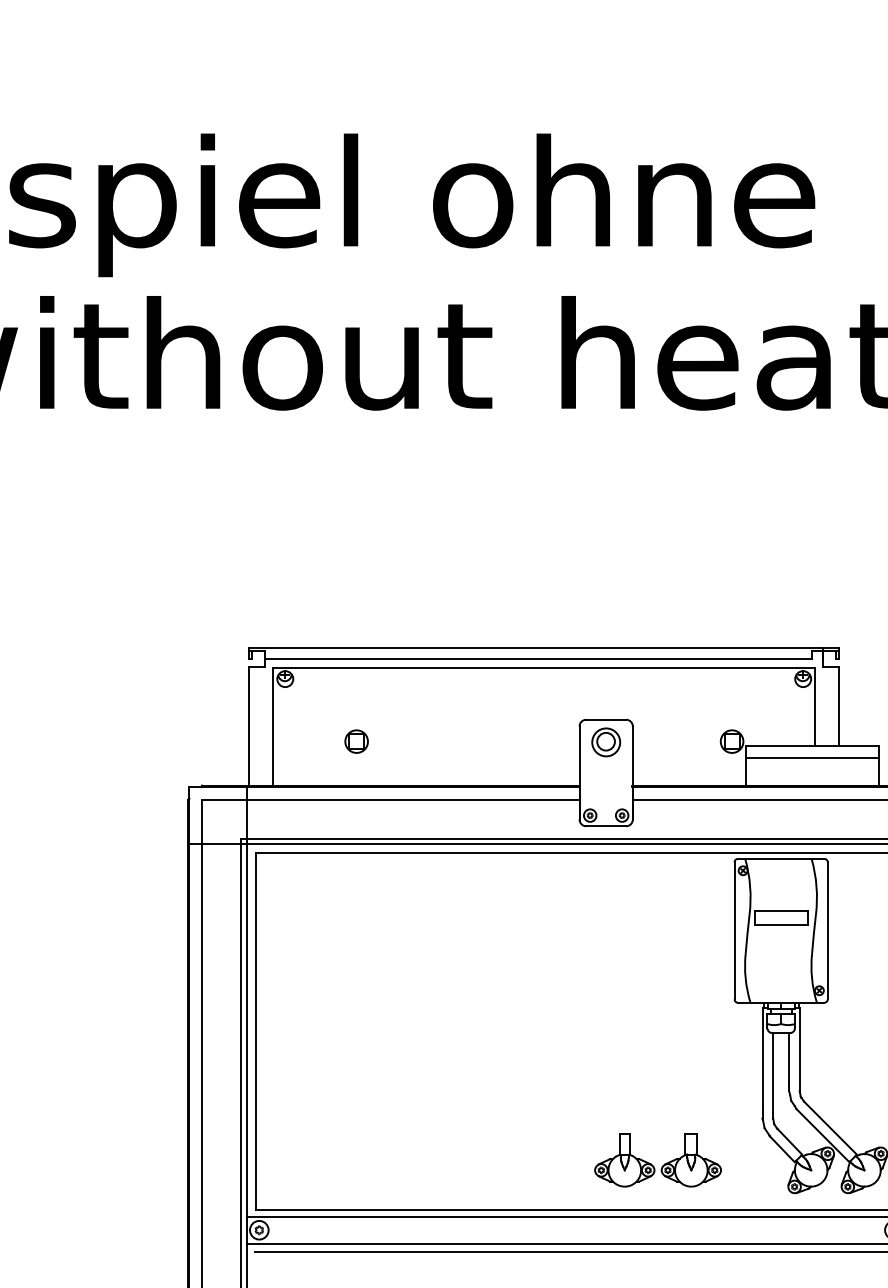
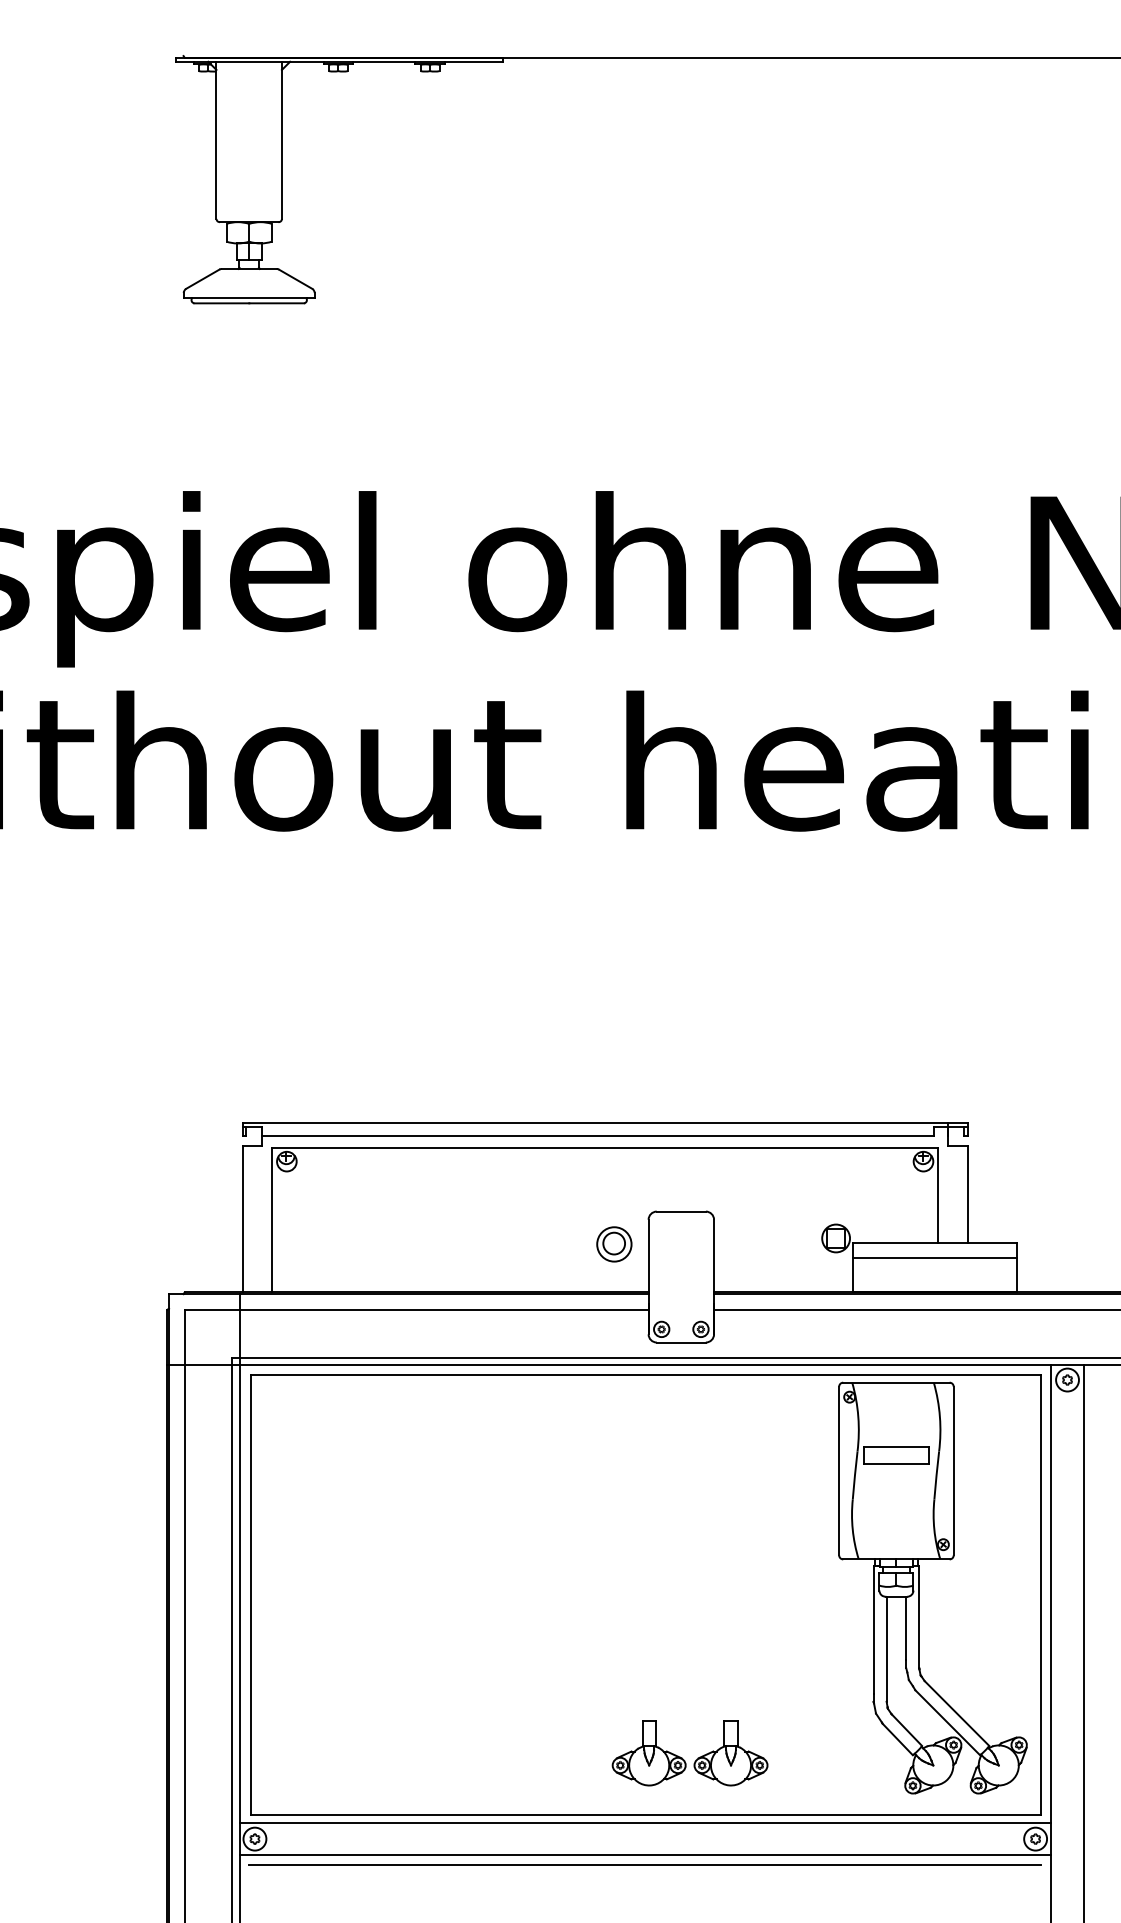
part: (356, 741) -> (374, 1238), removed
part: (606, 742) -> (614, 1244), moved
part: (652, 1164) -> (683, 1758), moved

